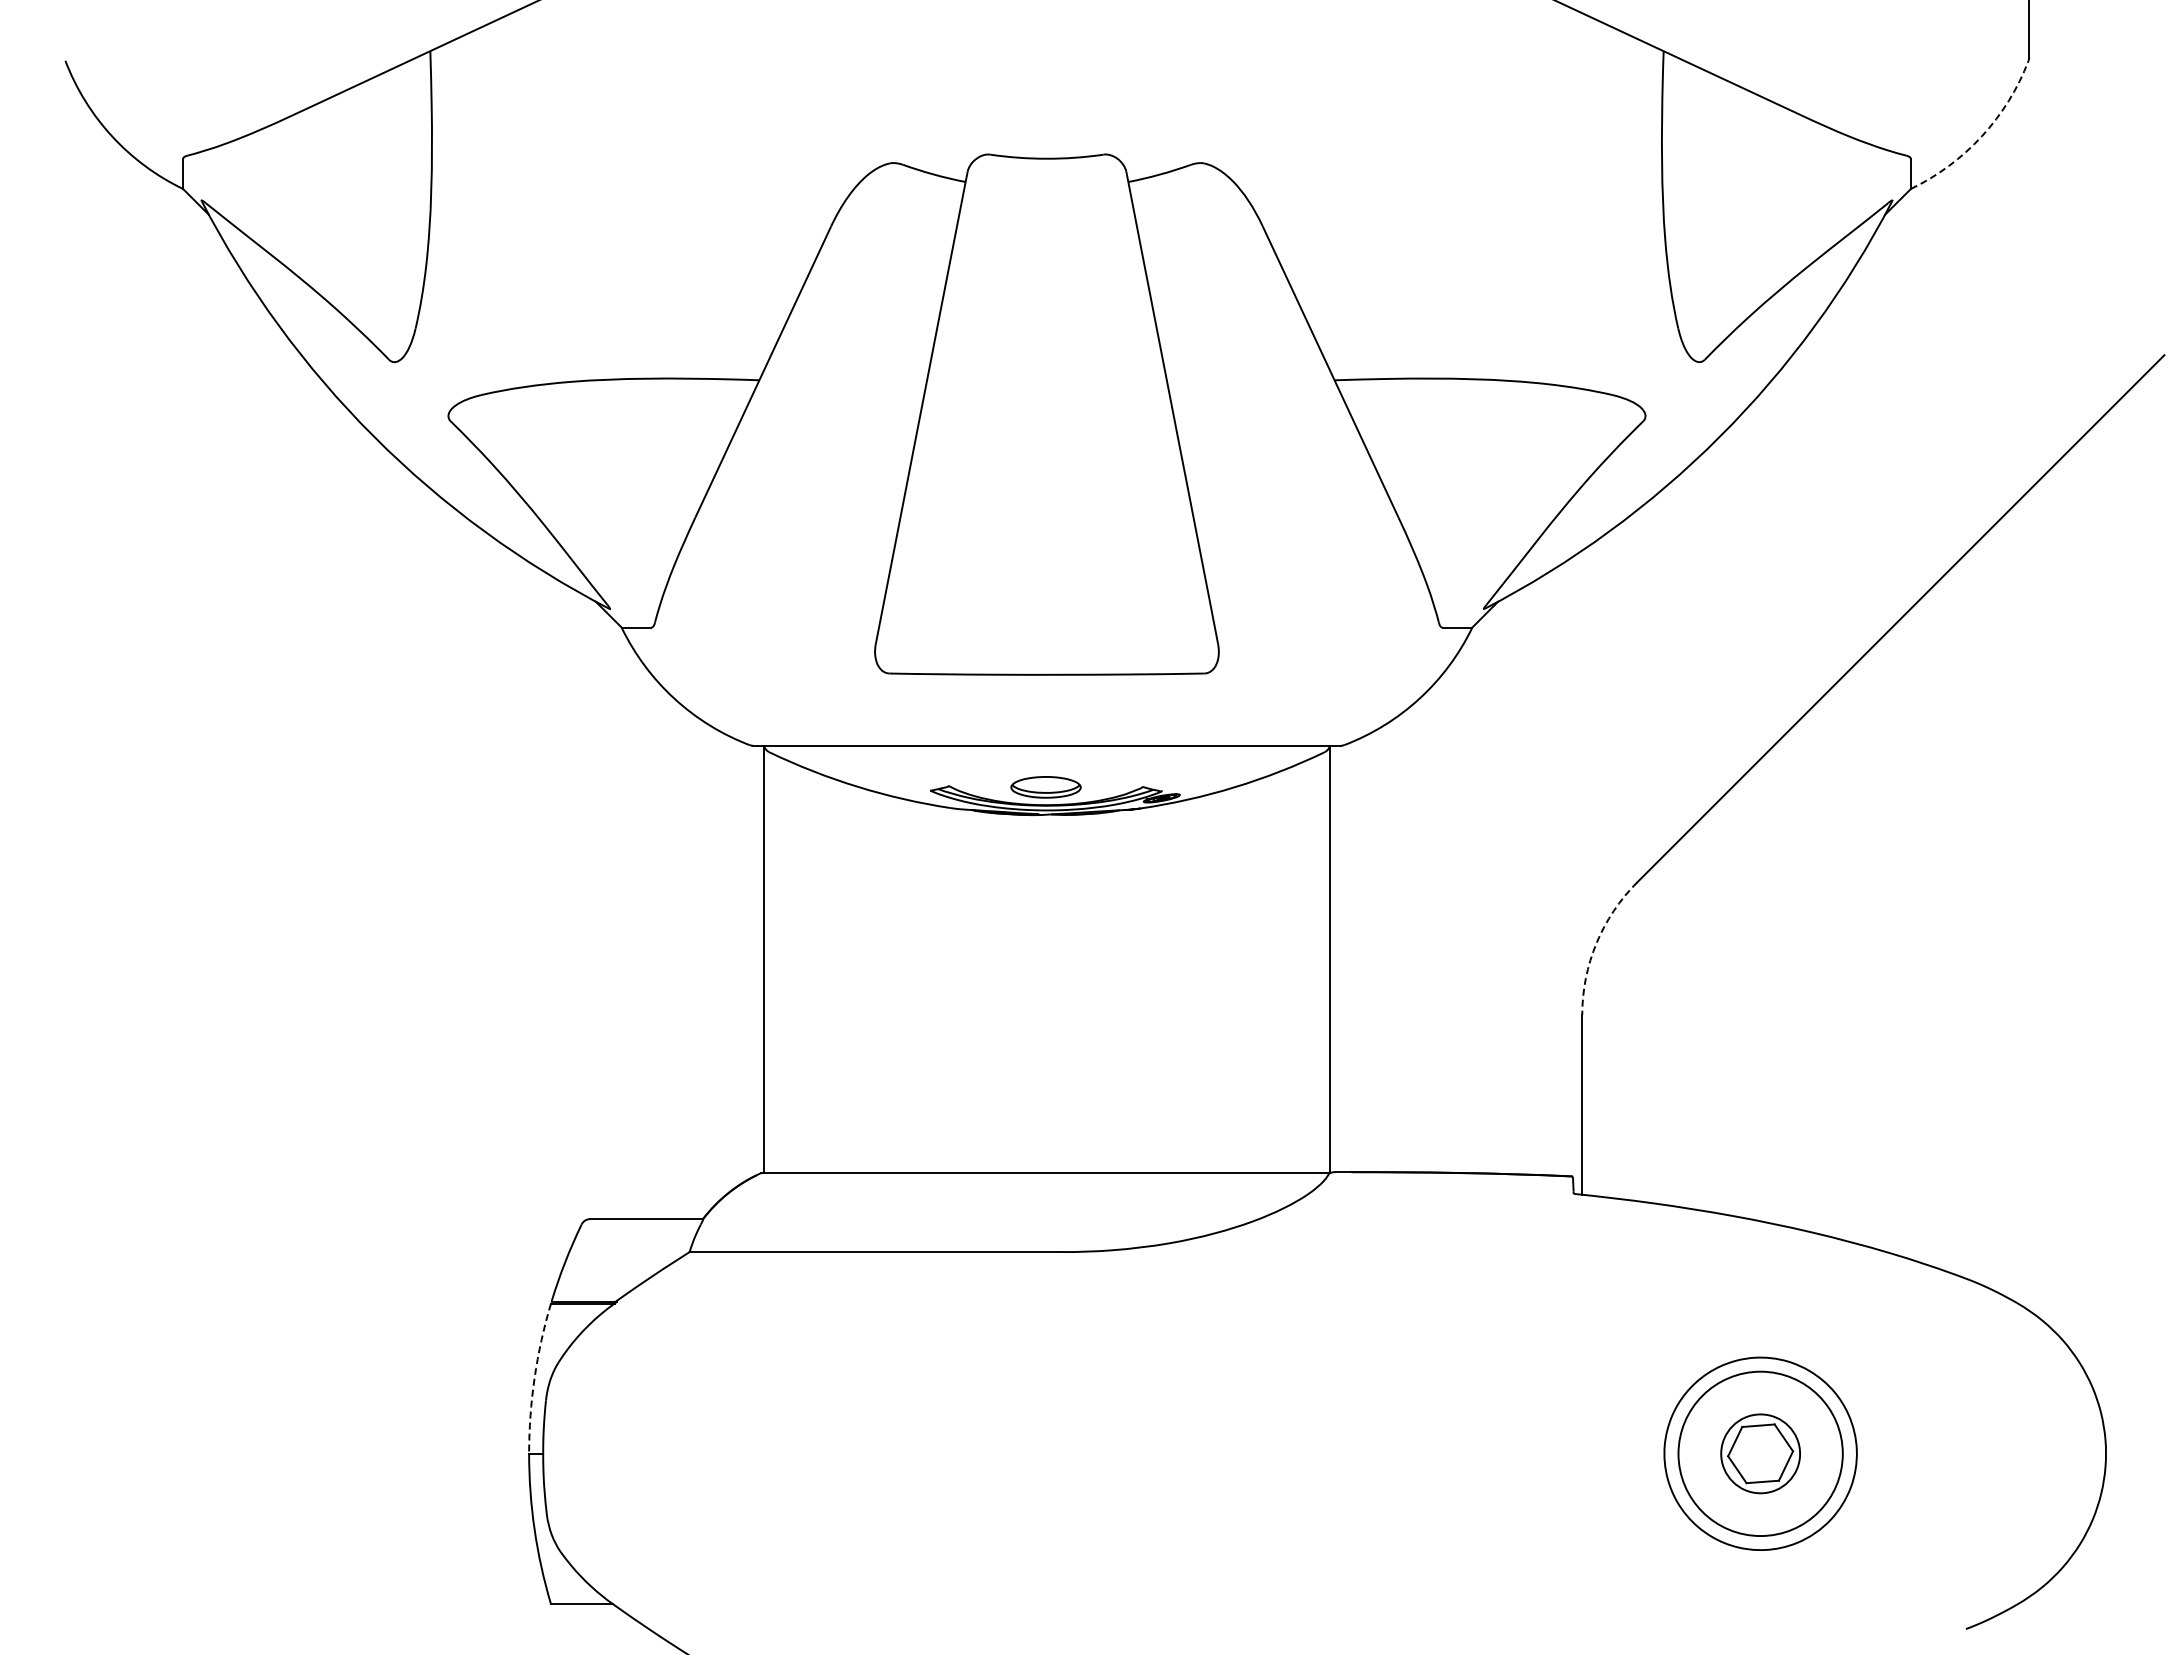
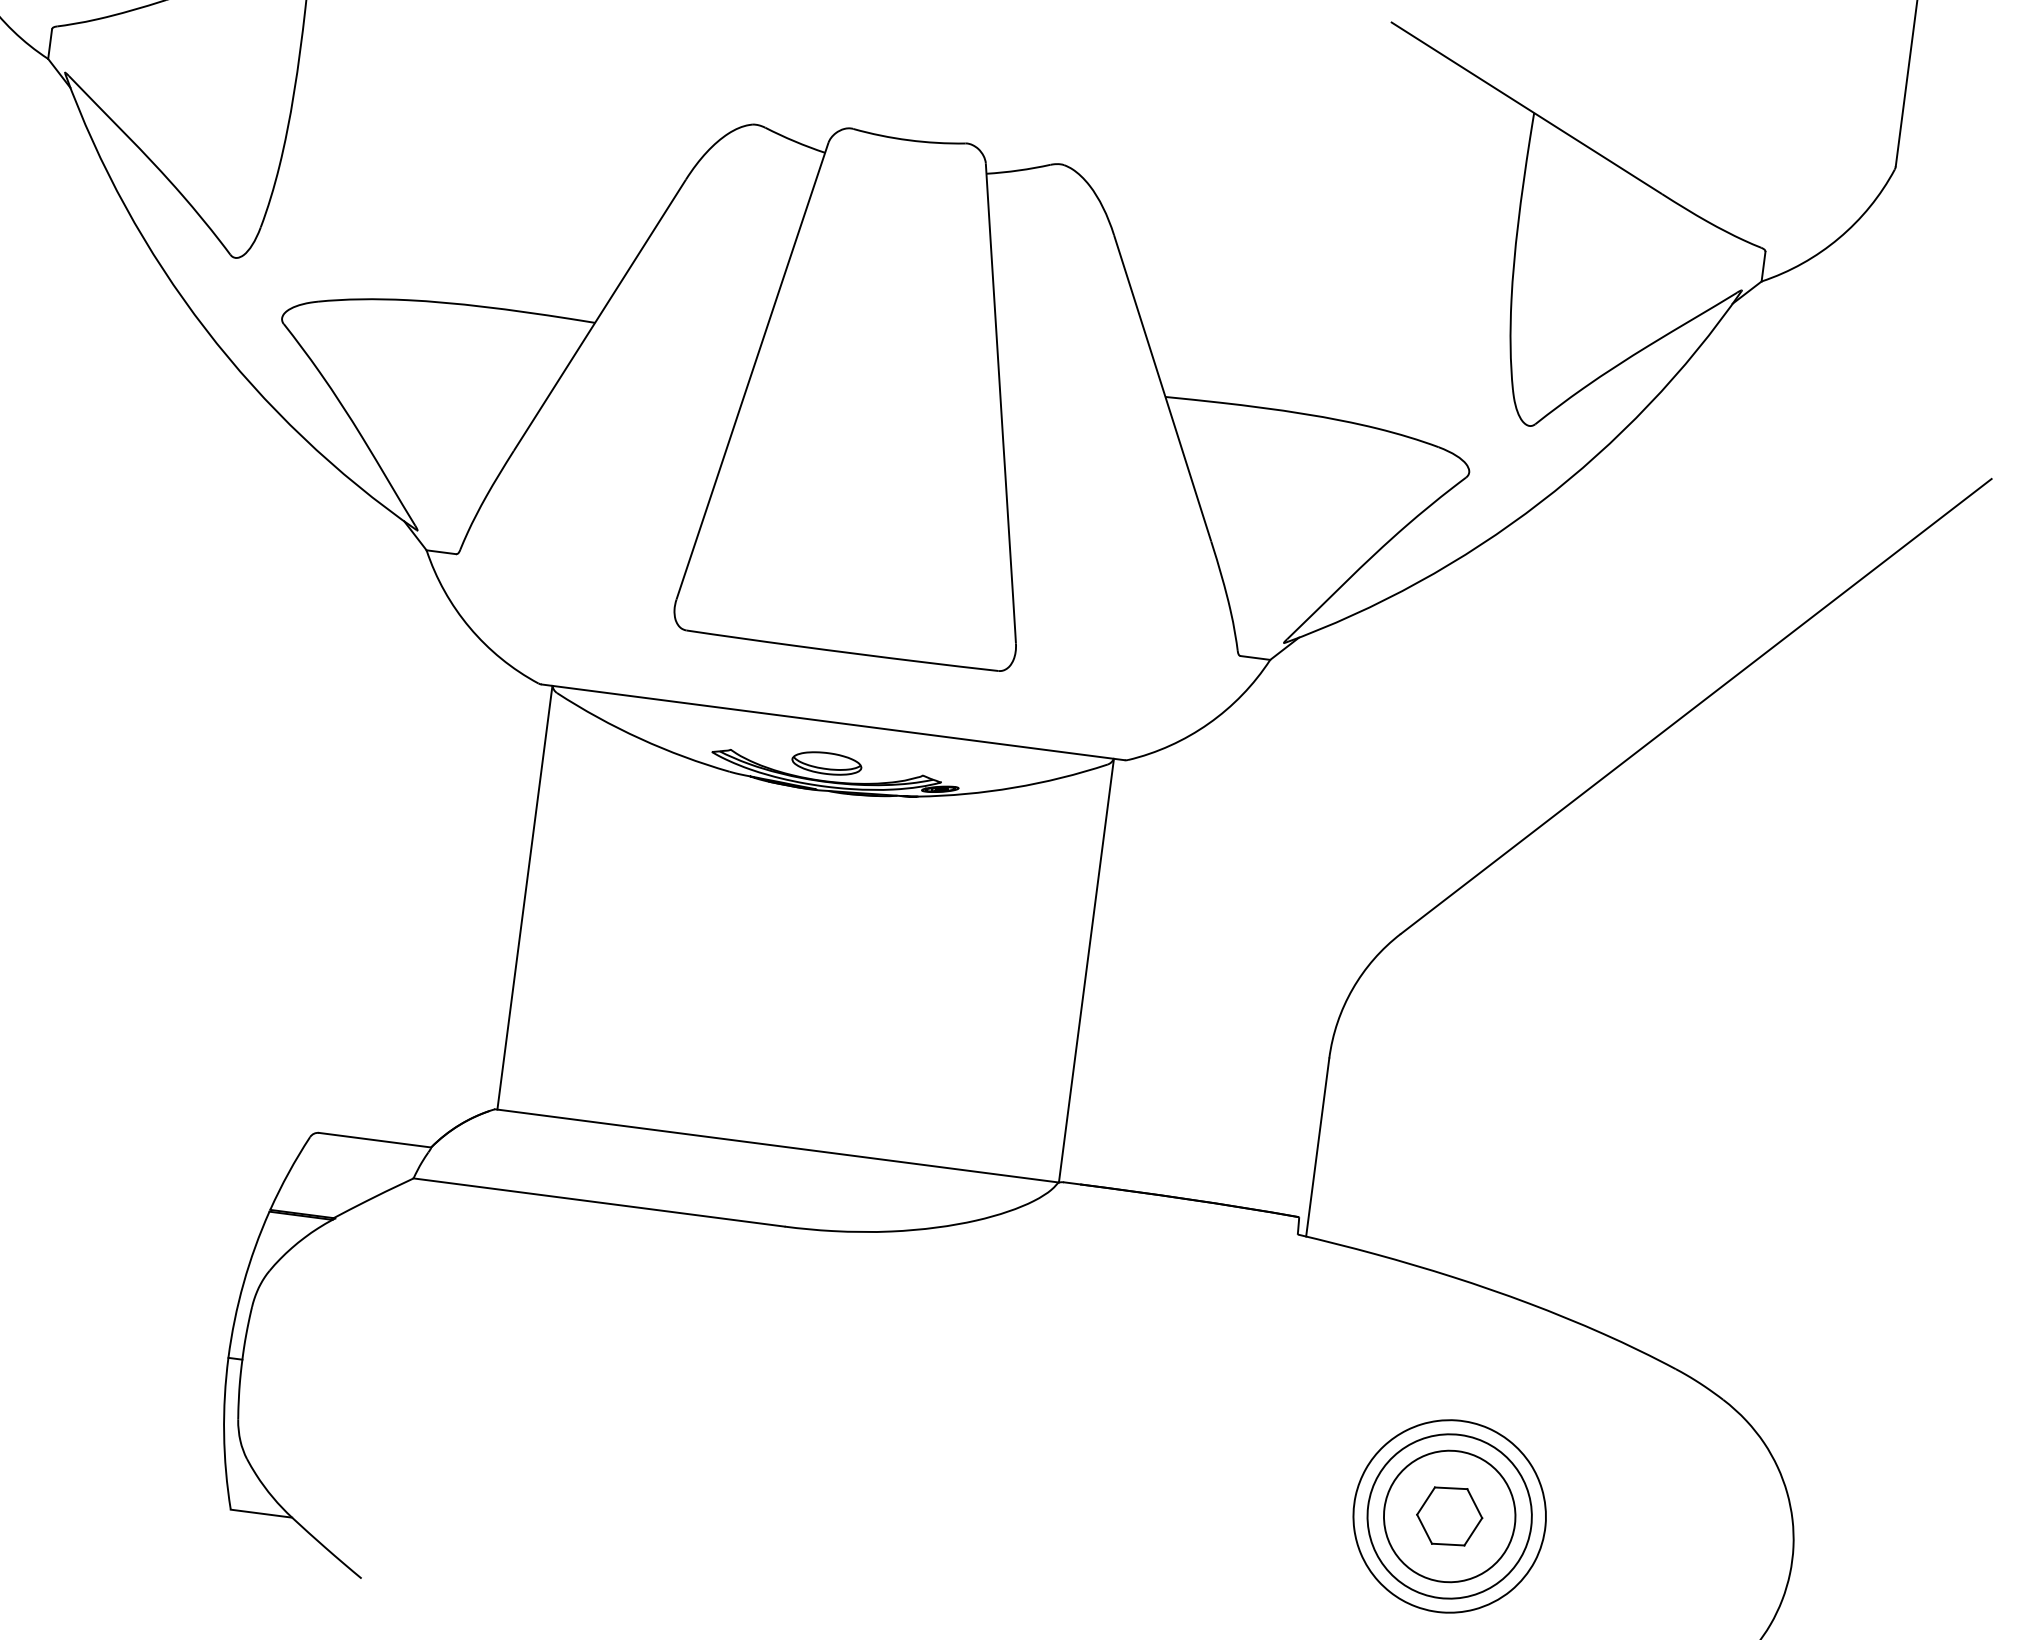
arc: (1982, 136) -> (1839, 238), dashed -> solid
arc: (1596, 943) -> (1352, 989), dashed -> solid
arc: (534, 1377) -> (243, 1282), dashed -> solid
circle: (1760, 1453) -> (1449, 1516), size x1.67

